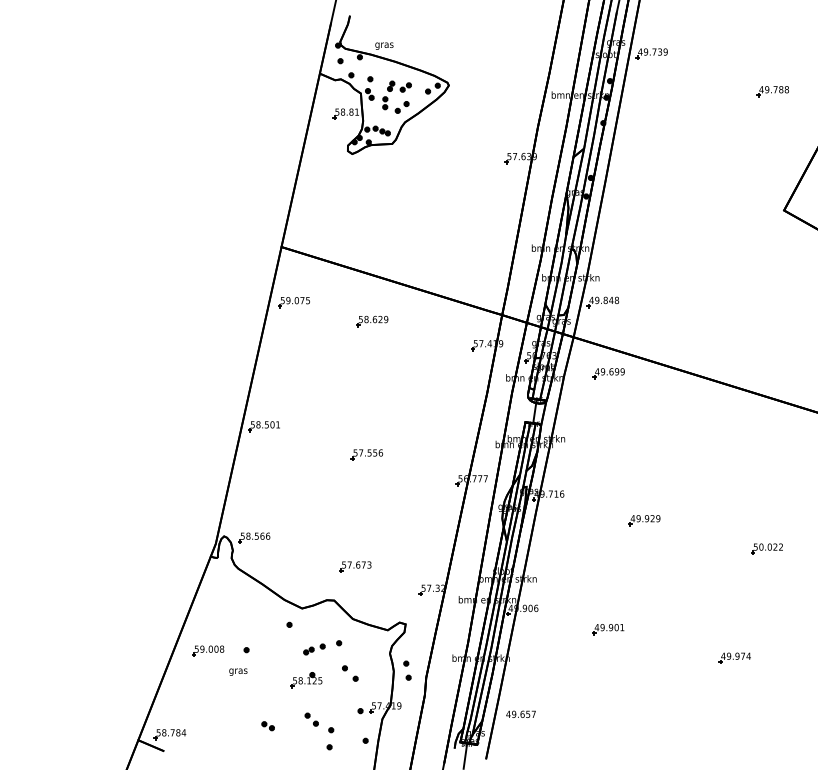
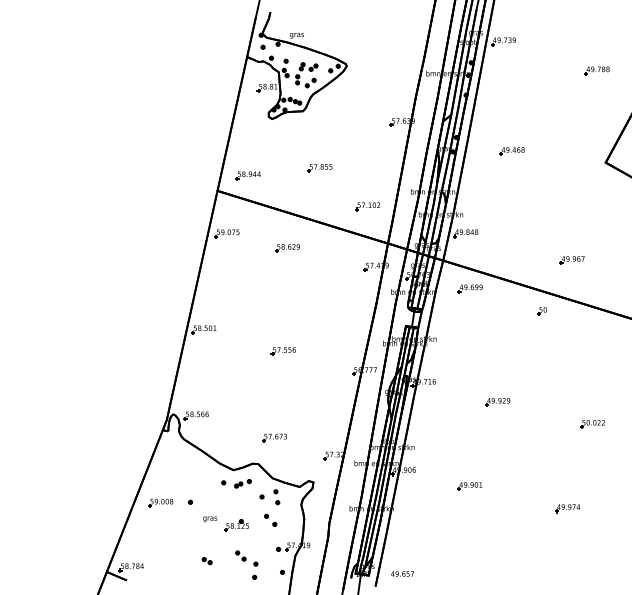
part: (662, 196) -> (511, 151), added
part: (413, 218) -> (319, 168), added
part: (320, 227) -> (247, 175), added
part: (475, 267) -> (367, 206), added
part: (739, 337) -> (571, 260), added
part: (700, 403) -> (541, 311), added
part: (313, 649) -> (242, 483), moved
part: (407, 671) -> (276, 497), moved
text: (238, 672) -> (210, 519), moved
text: (520, 713) -> (402, 573), moved

